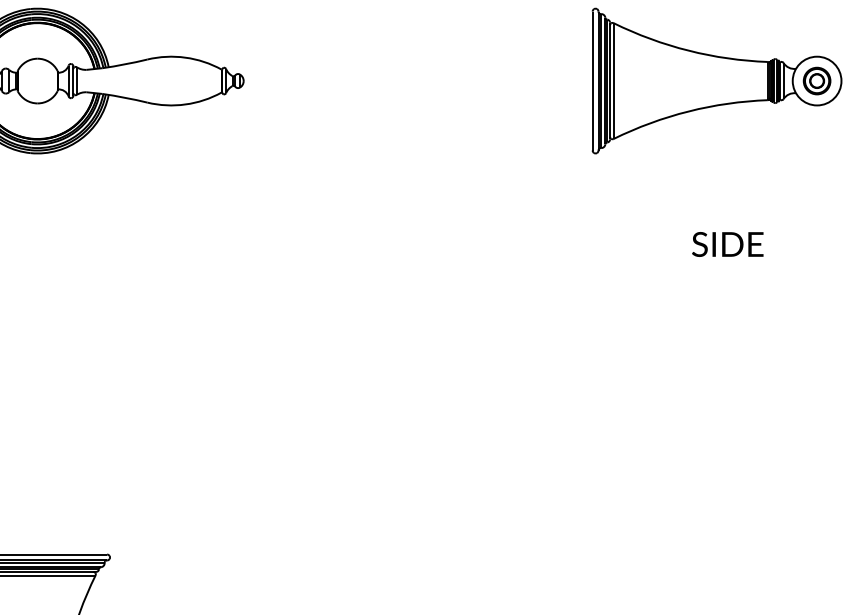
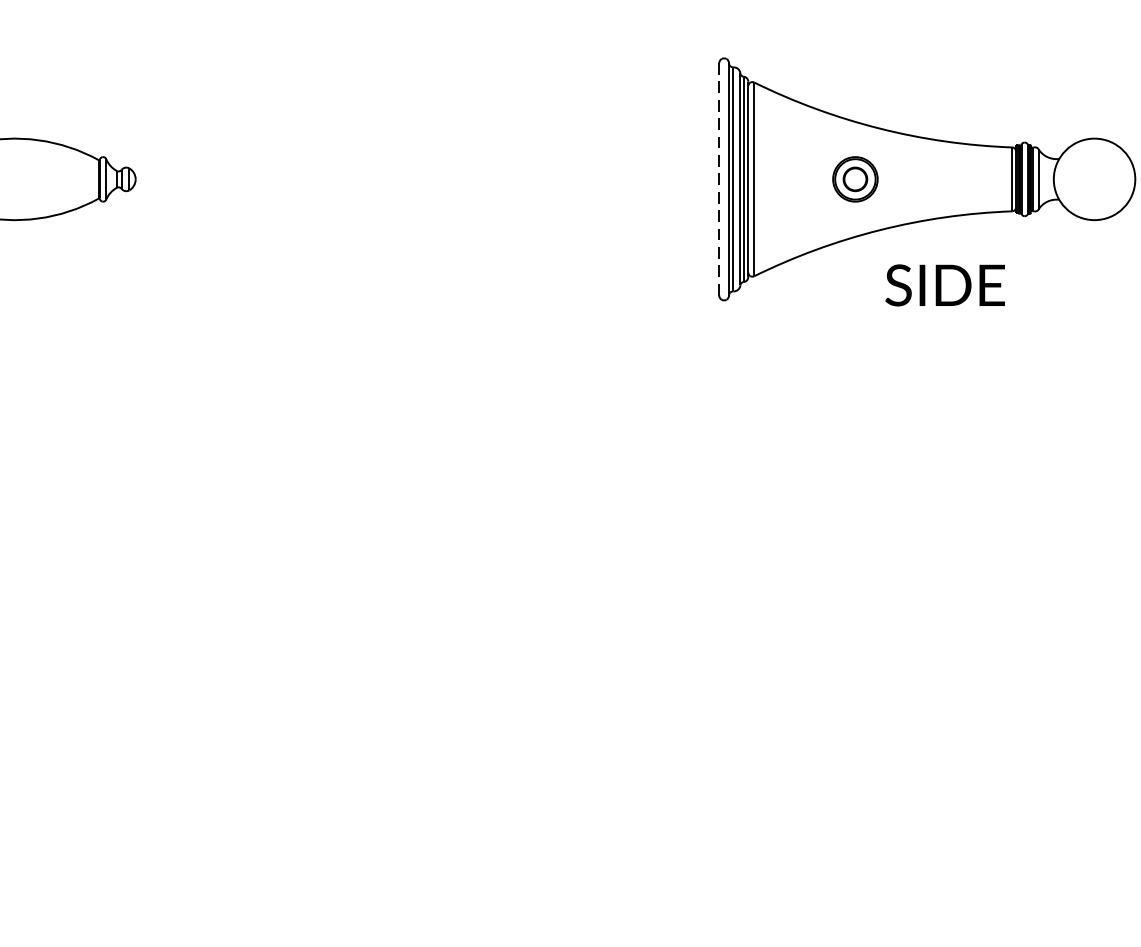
line: (592, 80) -> (718, 178), solid -> dashed
part: (816, 80) -> (854, 178), moved
text: (727, 244) -> (944, 285), moved

